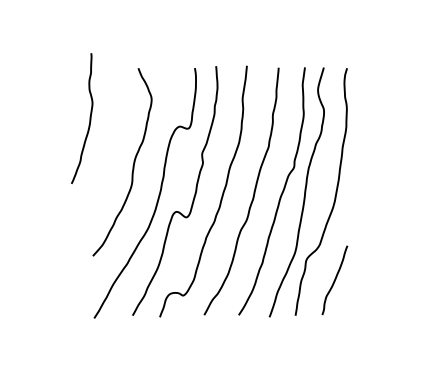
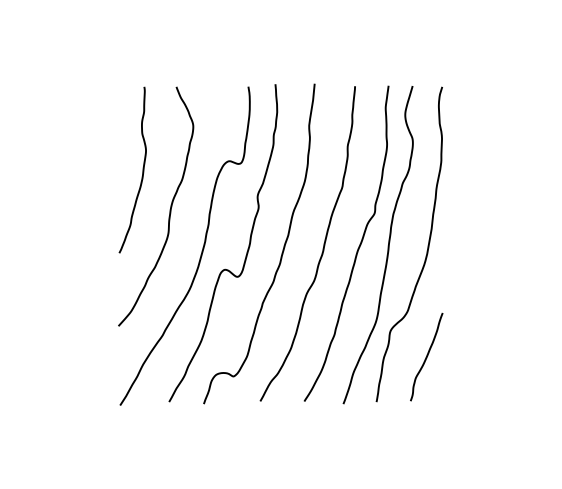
curve: (89, 118) -> (142, 169), moved

